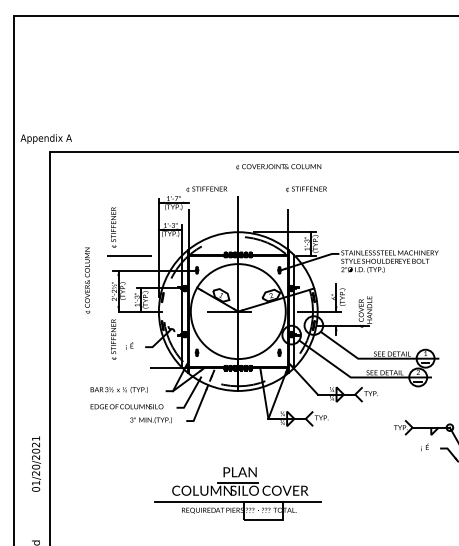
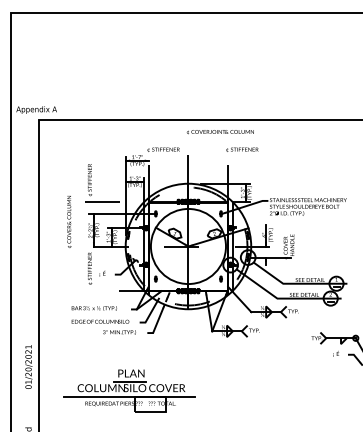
part: (237, 493) -> (129, 390), moved

